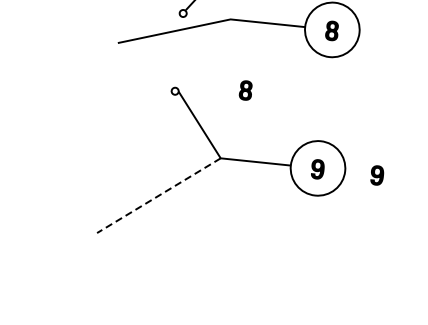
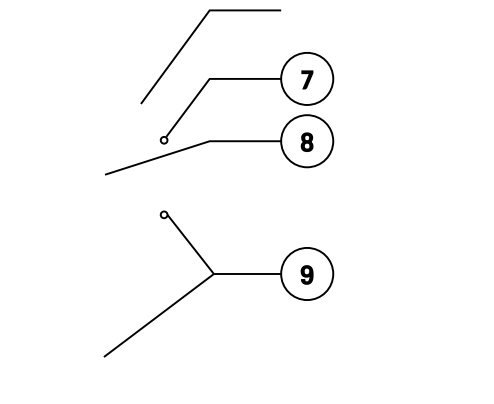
part: (245, 89) -> (230, 206), removed
part: (376, 174) -> (363, 274), removed
line: (158, 195) -> (158, 315), dashed -> solid

